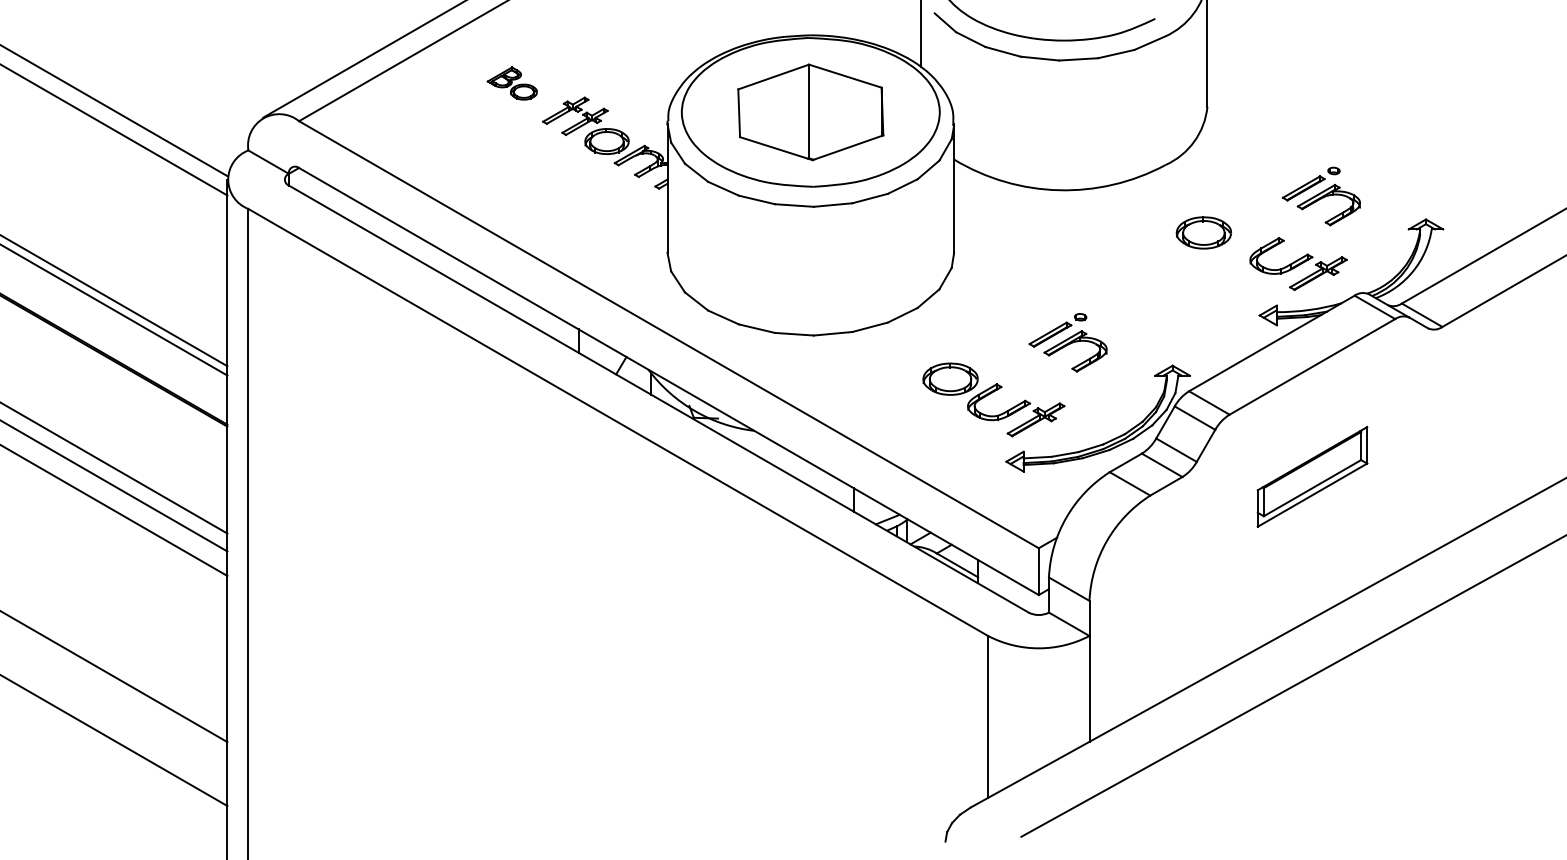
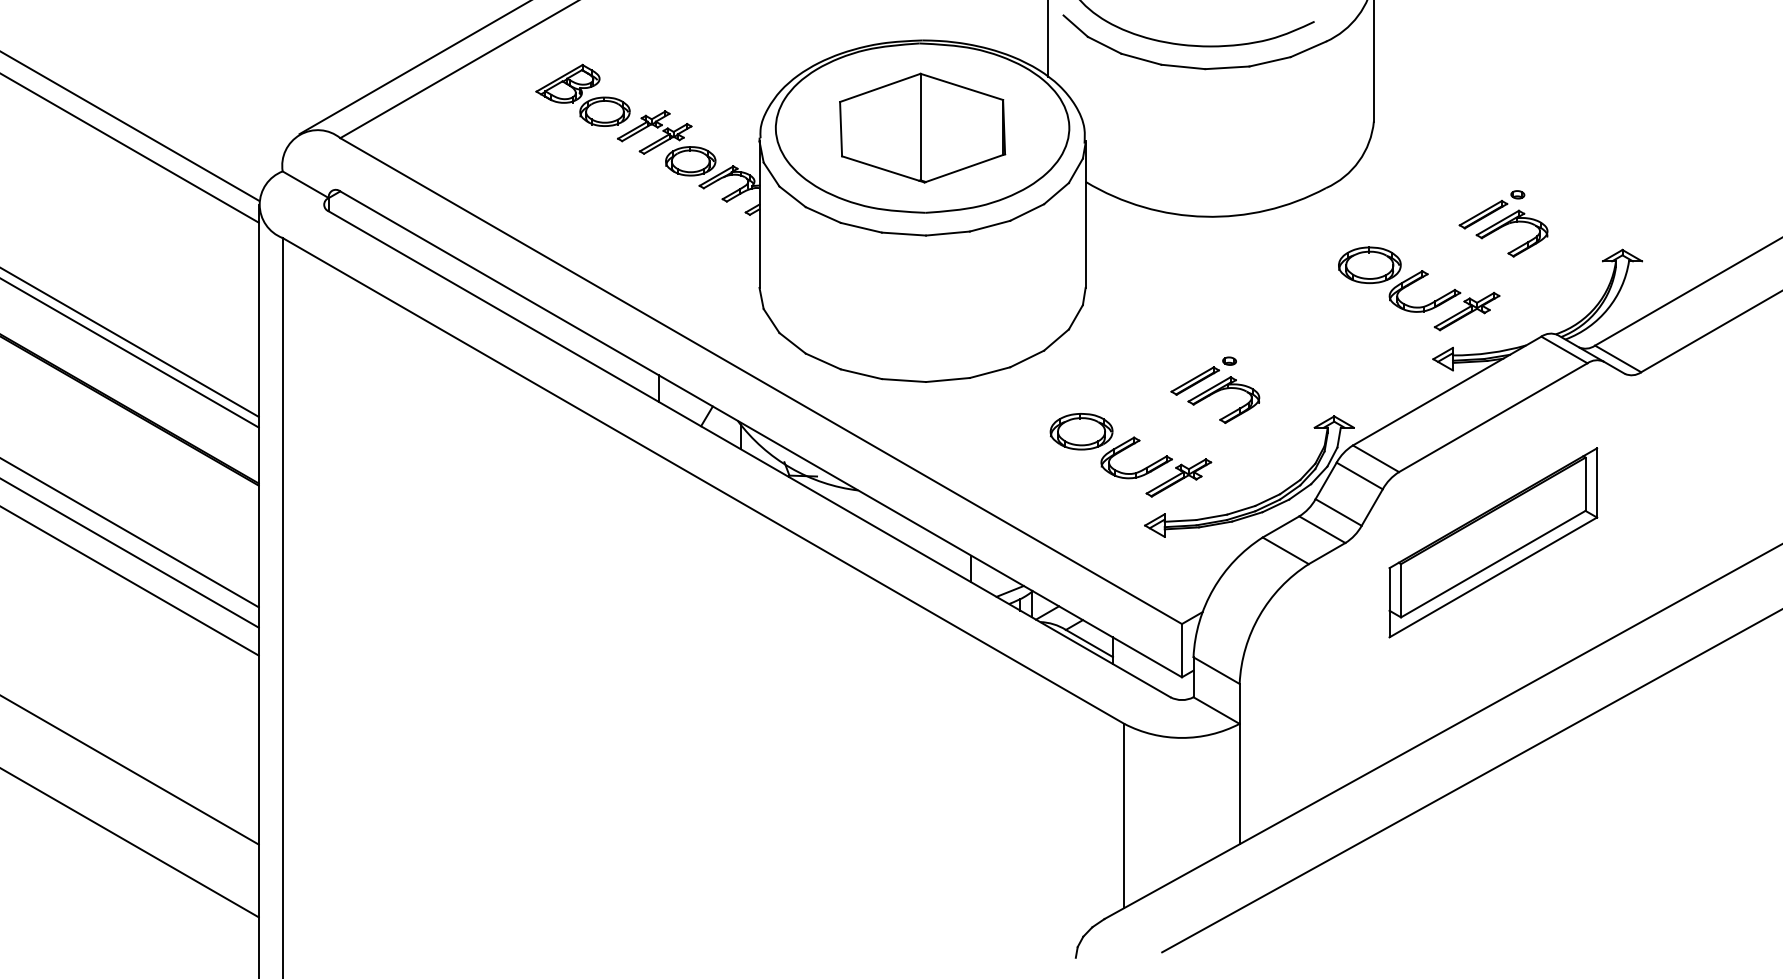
part: (511, 82) -> (582, 94), size x1.67
part: (1298, 263) -> (1444, 300), moved
part: (1312, 476) -> (1493, 542), size x1.67

